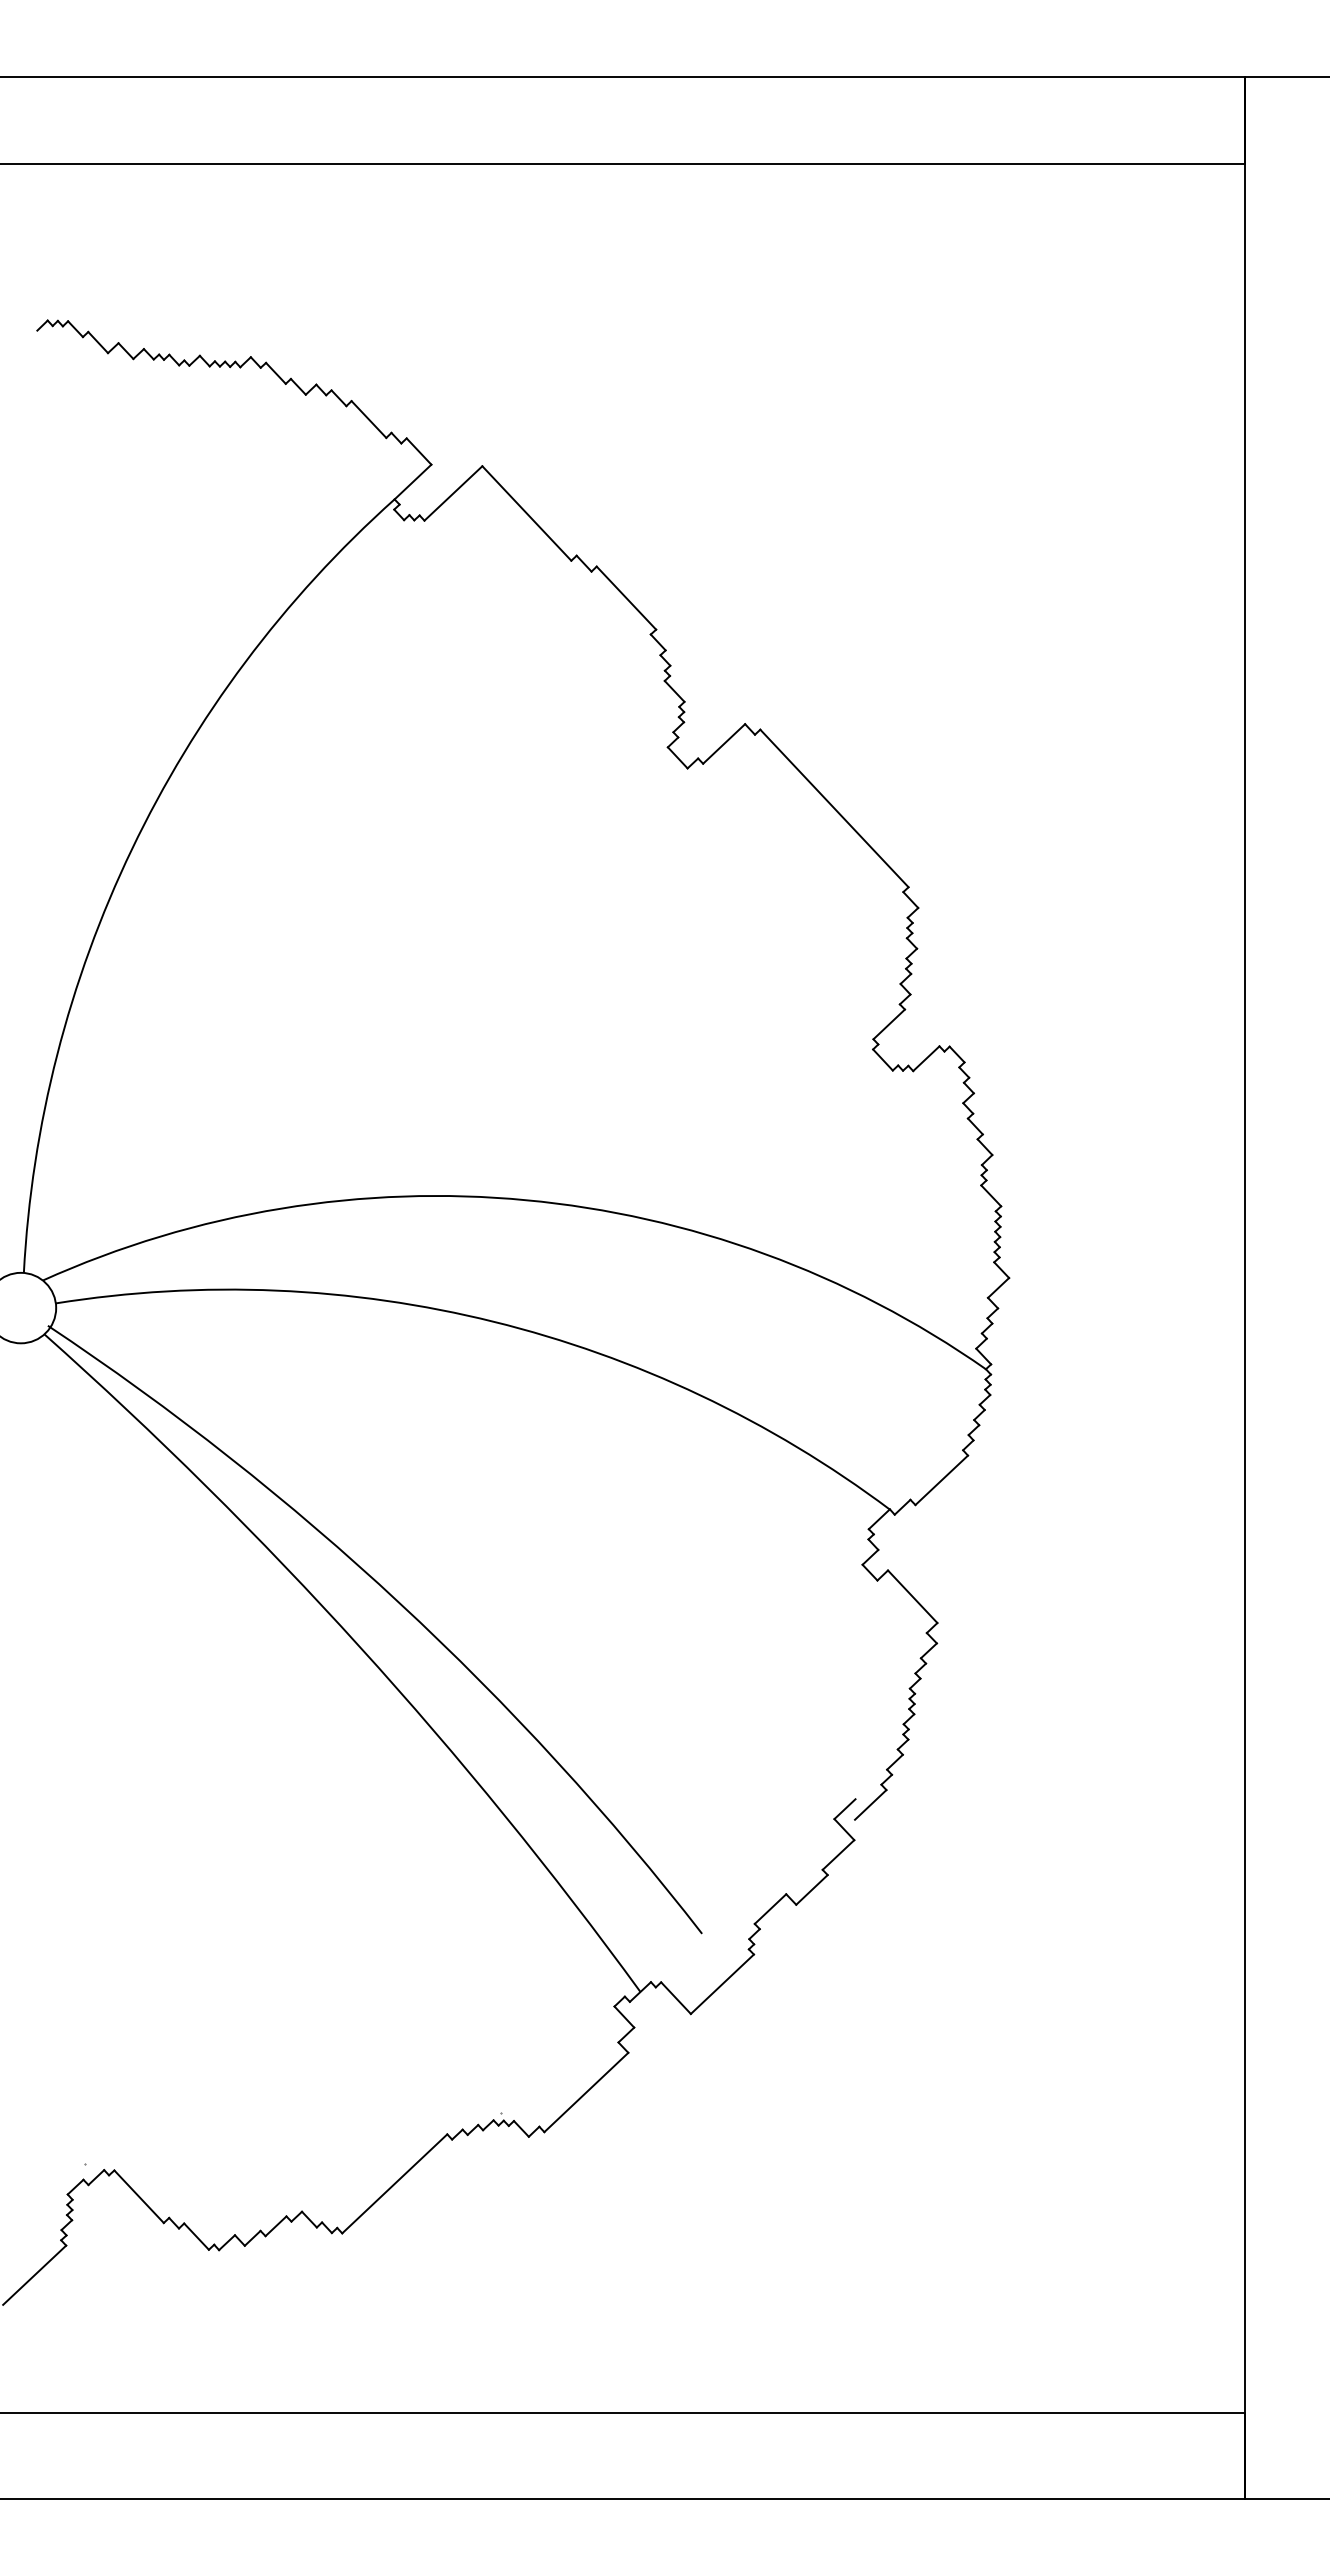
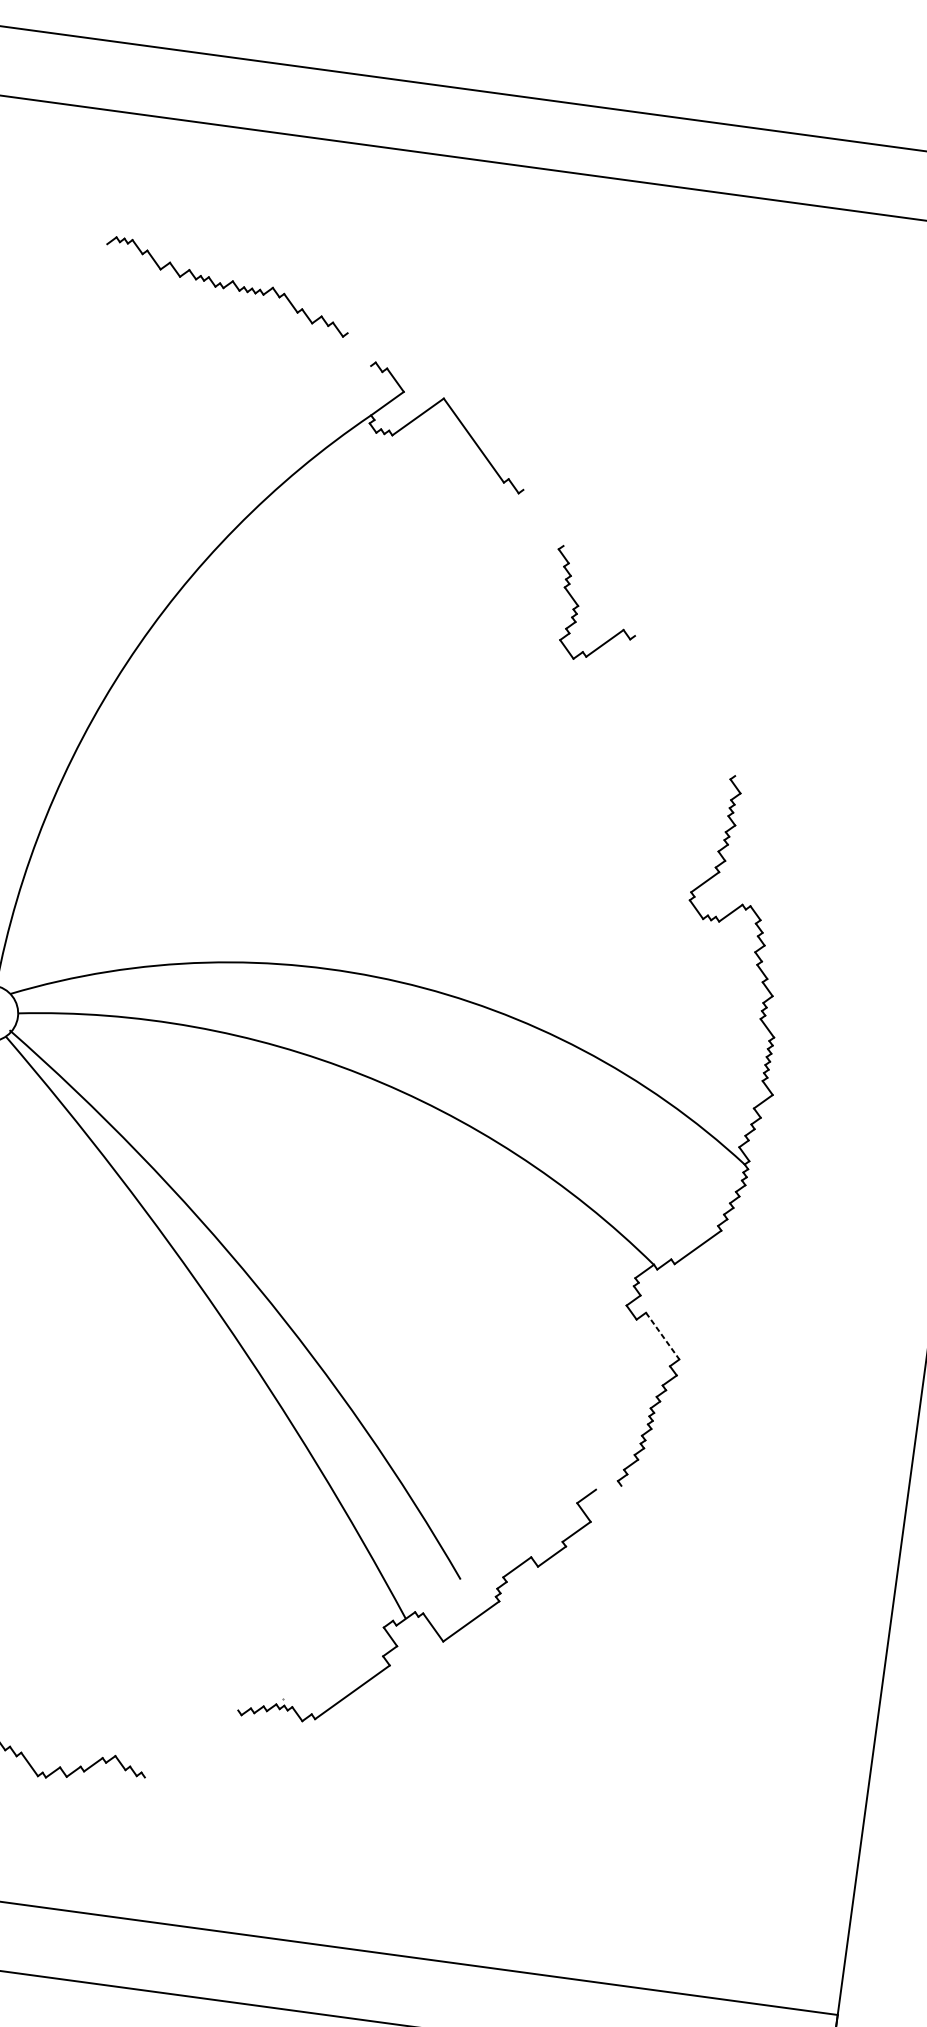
line: (368, 419) -> (359, 349), removed
line: (626, 597) -> (543, 517), removed
line: (834, 808) -> (685, 706), removed
line: (913, 1597) -> (663, 1336), solid -> dashed
line: (870, 1804) -> (607, 1495), removed
line: (394, 2183) -> (191, 1743), removed

